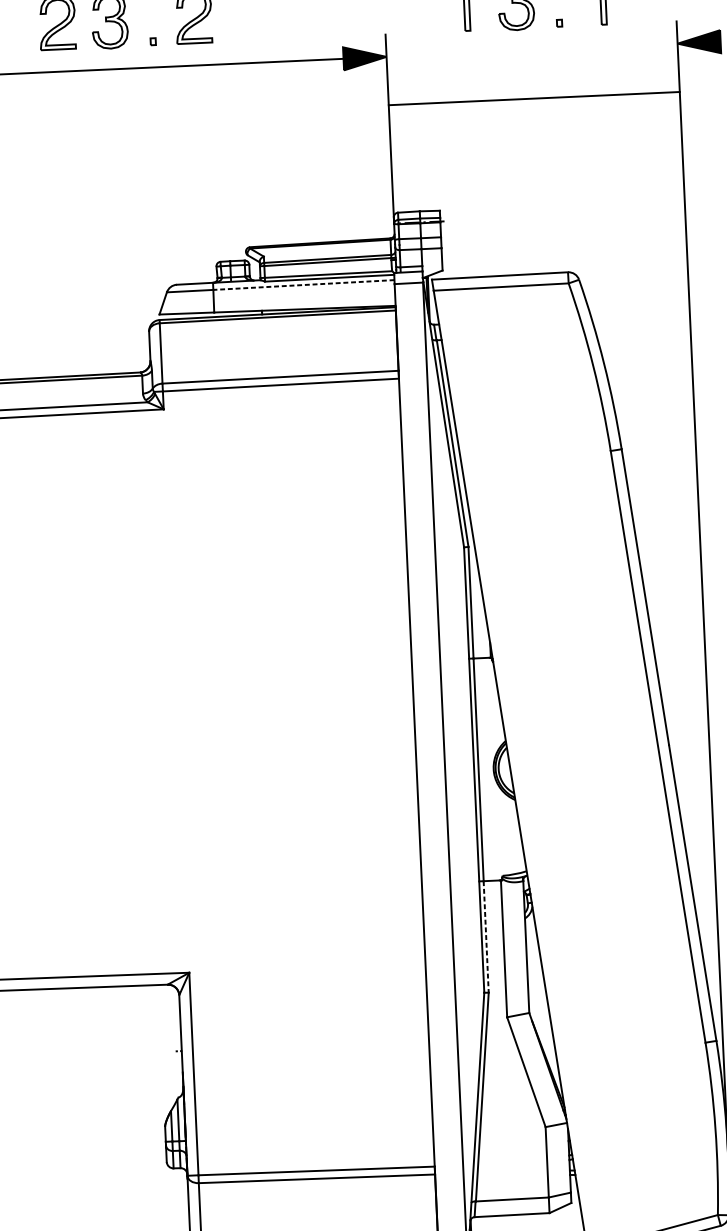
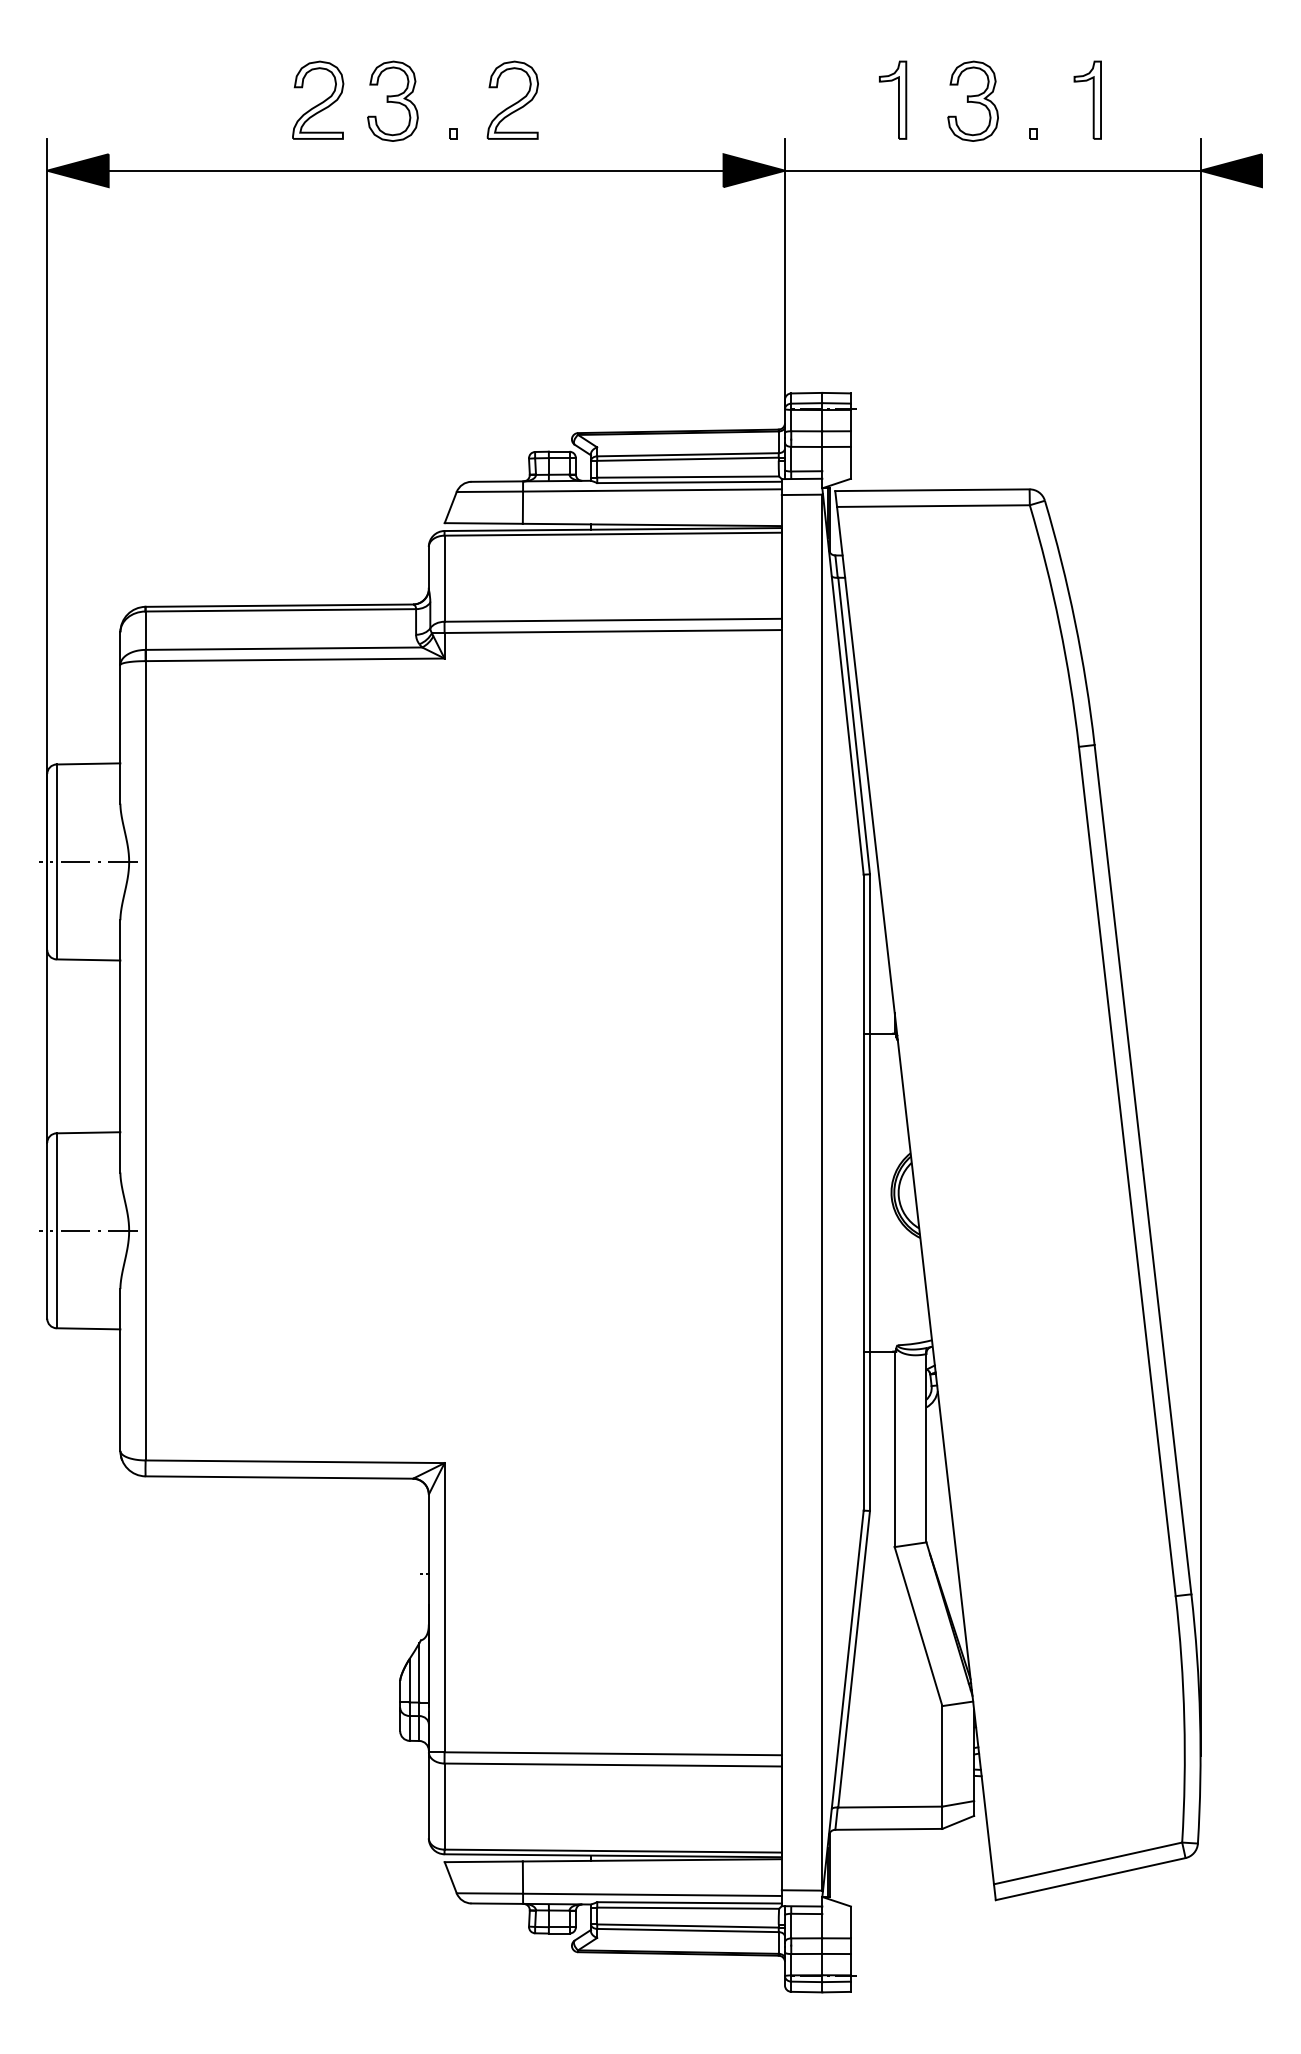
line: (534, 98) -> (992, 170), moved
line: (303, 285) -> (651, 490), dashed -> solid
line: (485, 937) -> (869, 1431), dashed -> solid

